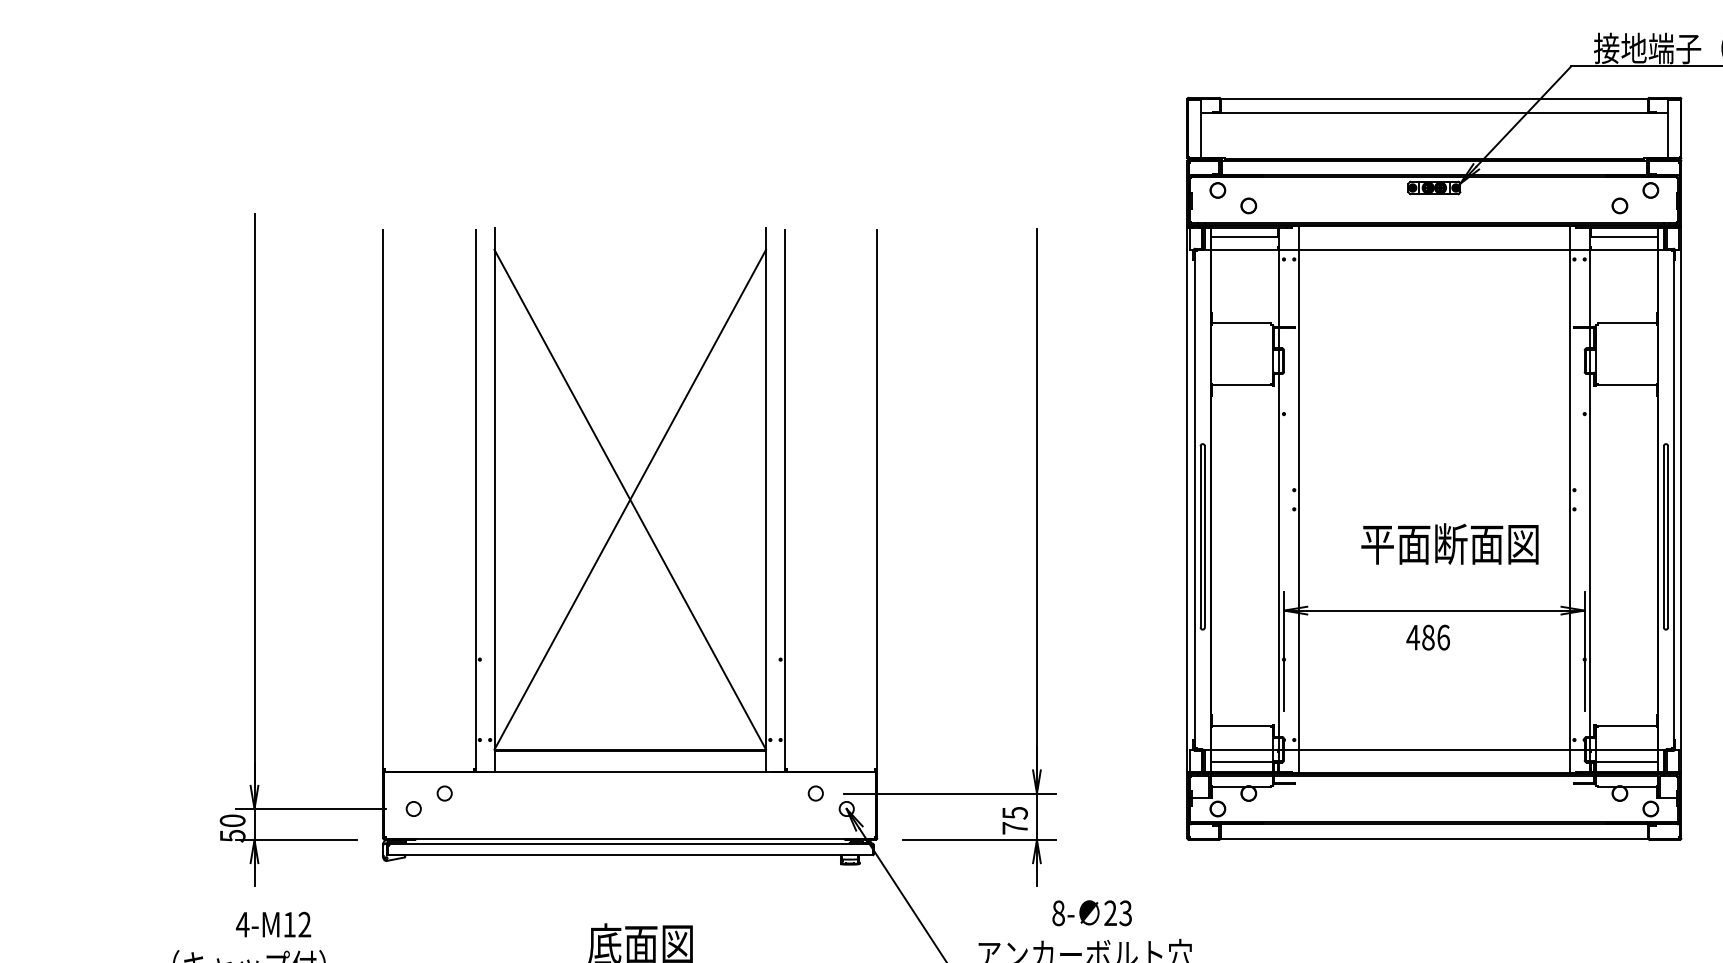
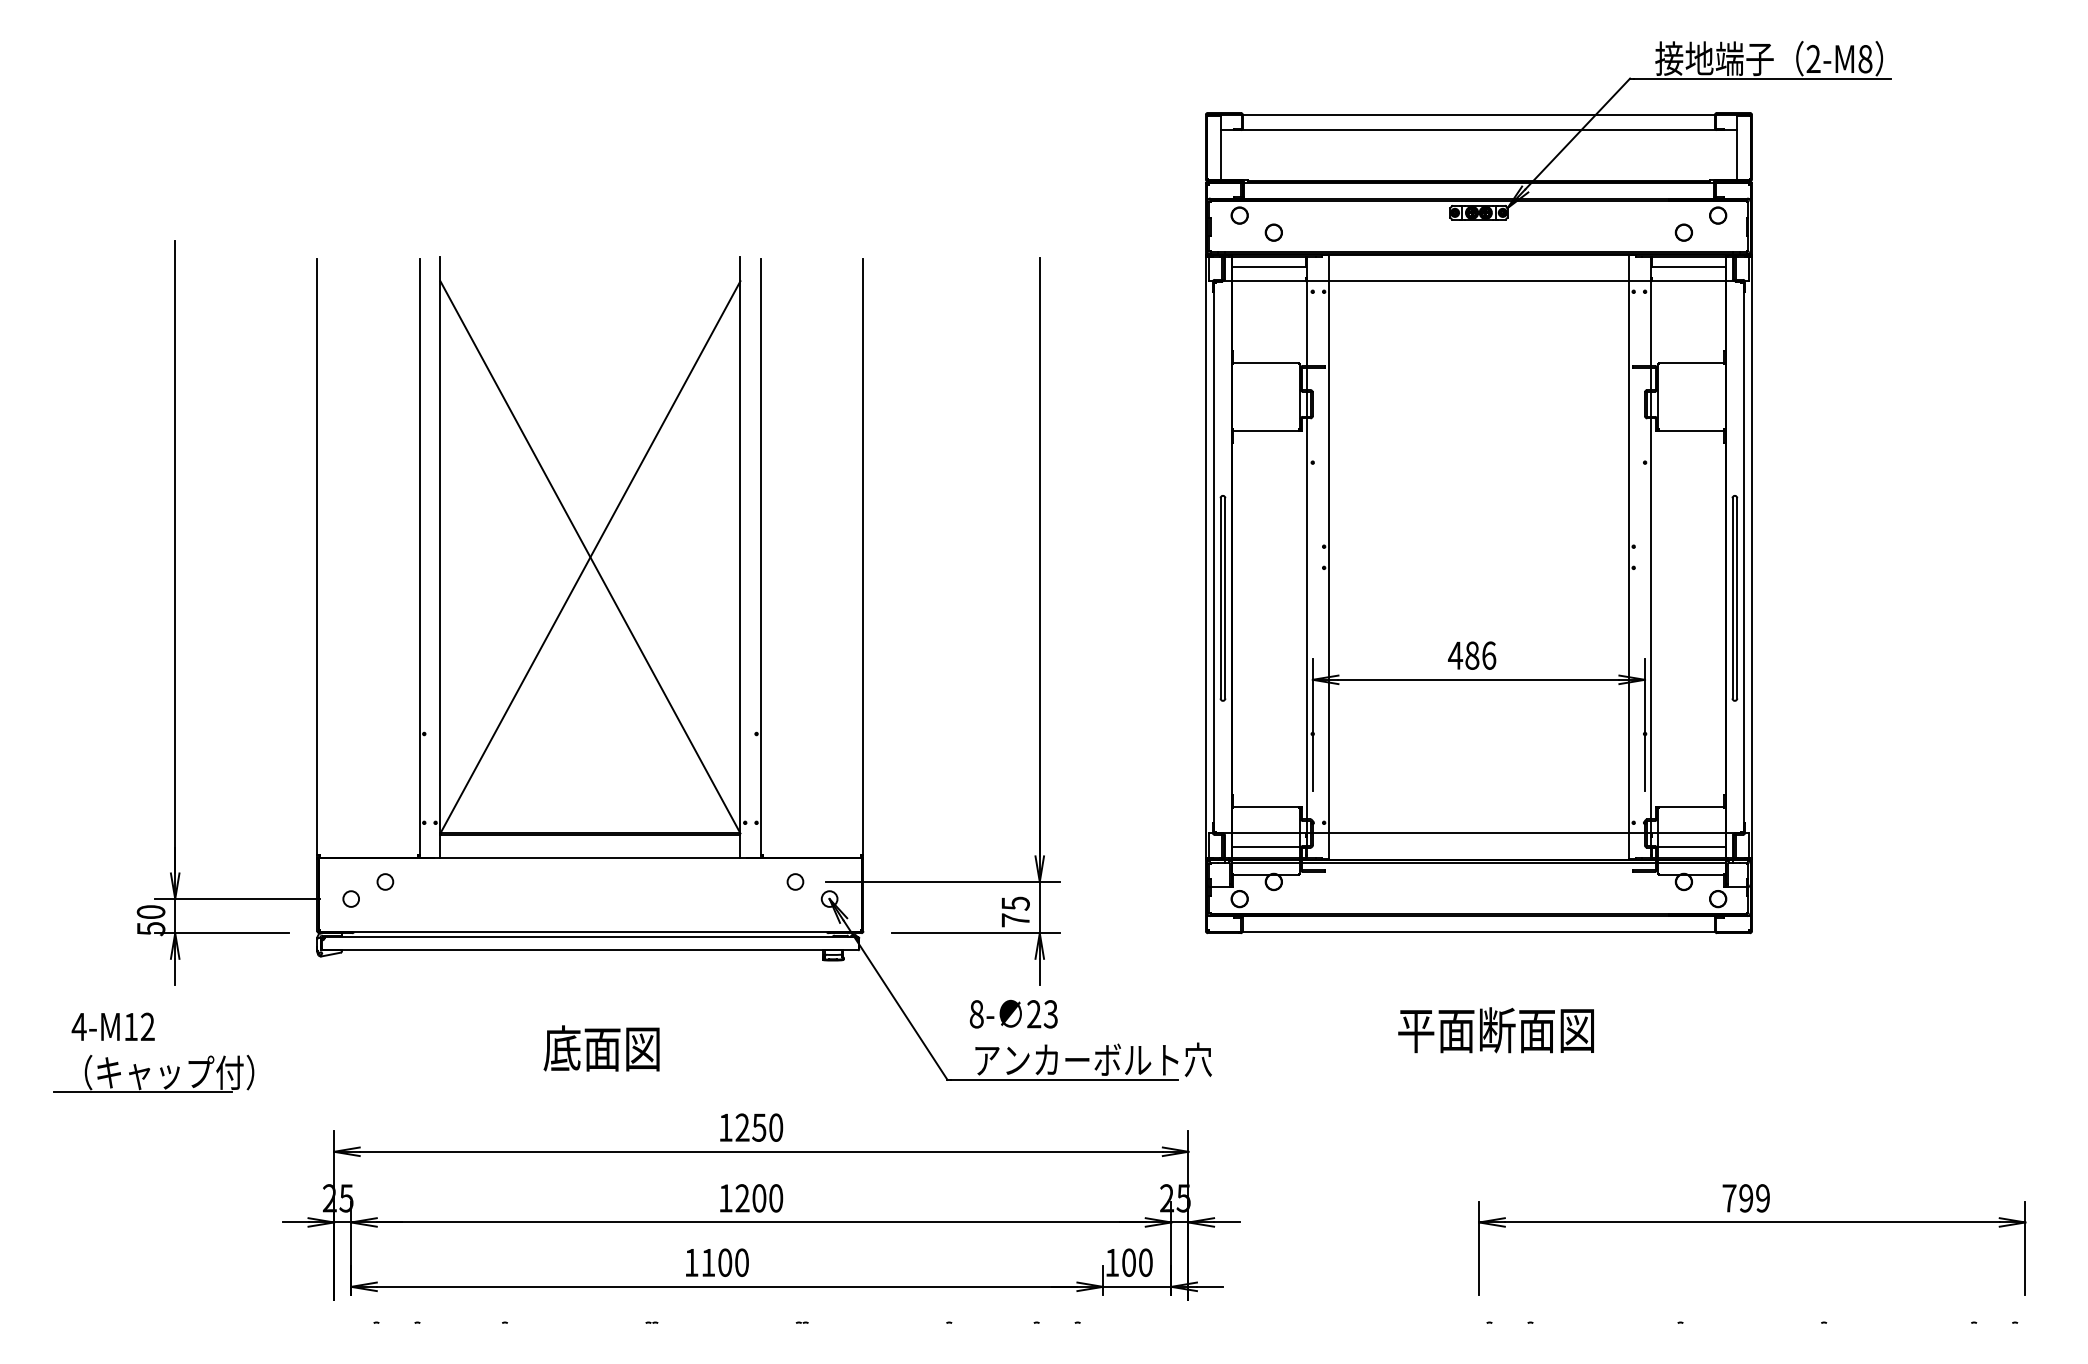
text: (1449, 544) -> (1495, 1030), moved
text: (1428, 637) -> (1472, 655), moved
text: (1091, 912) -> (1013, 1013), moved
text: (272, 924) -> (112, 1026), moved

